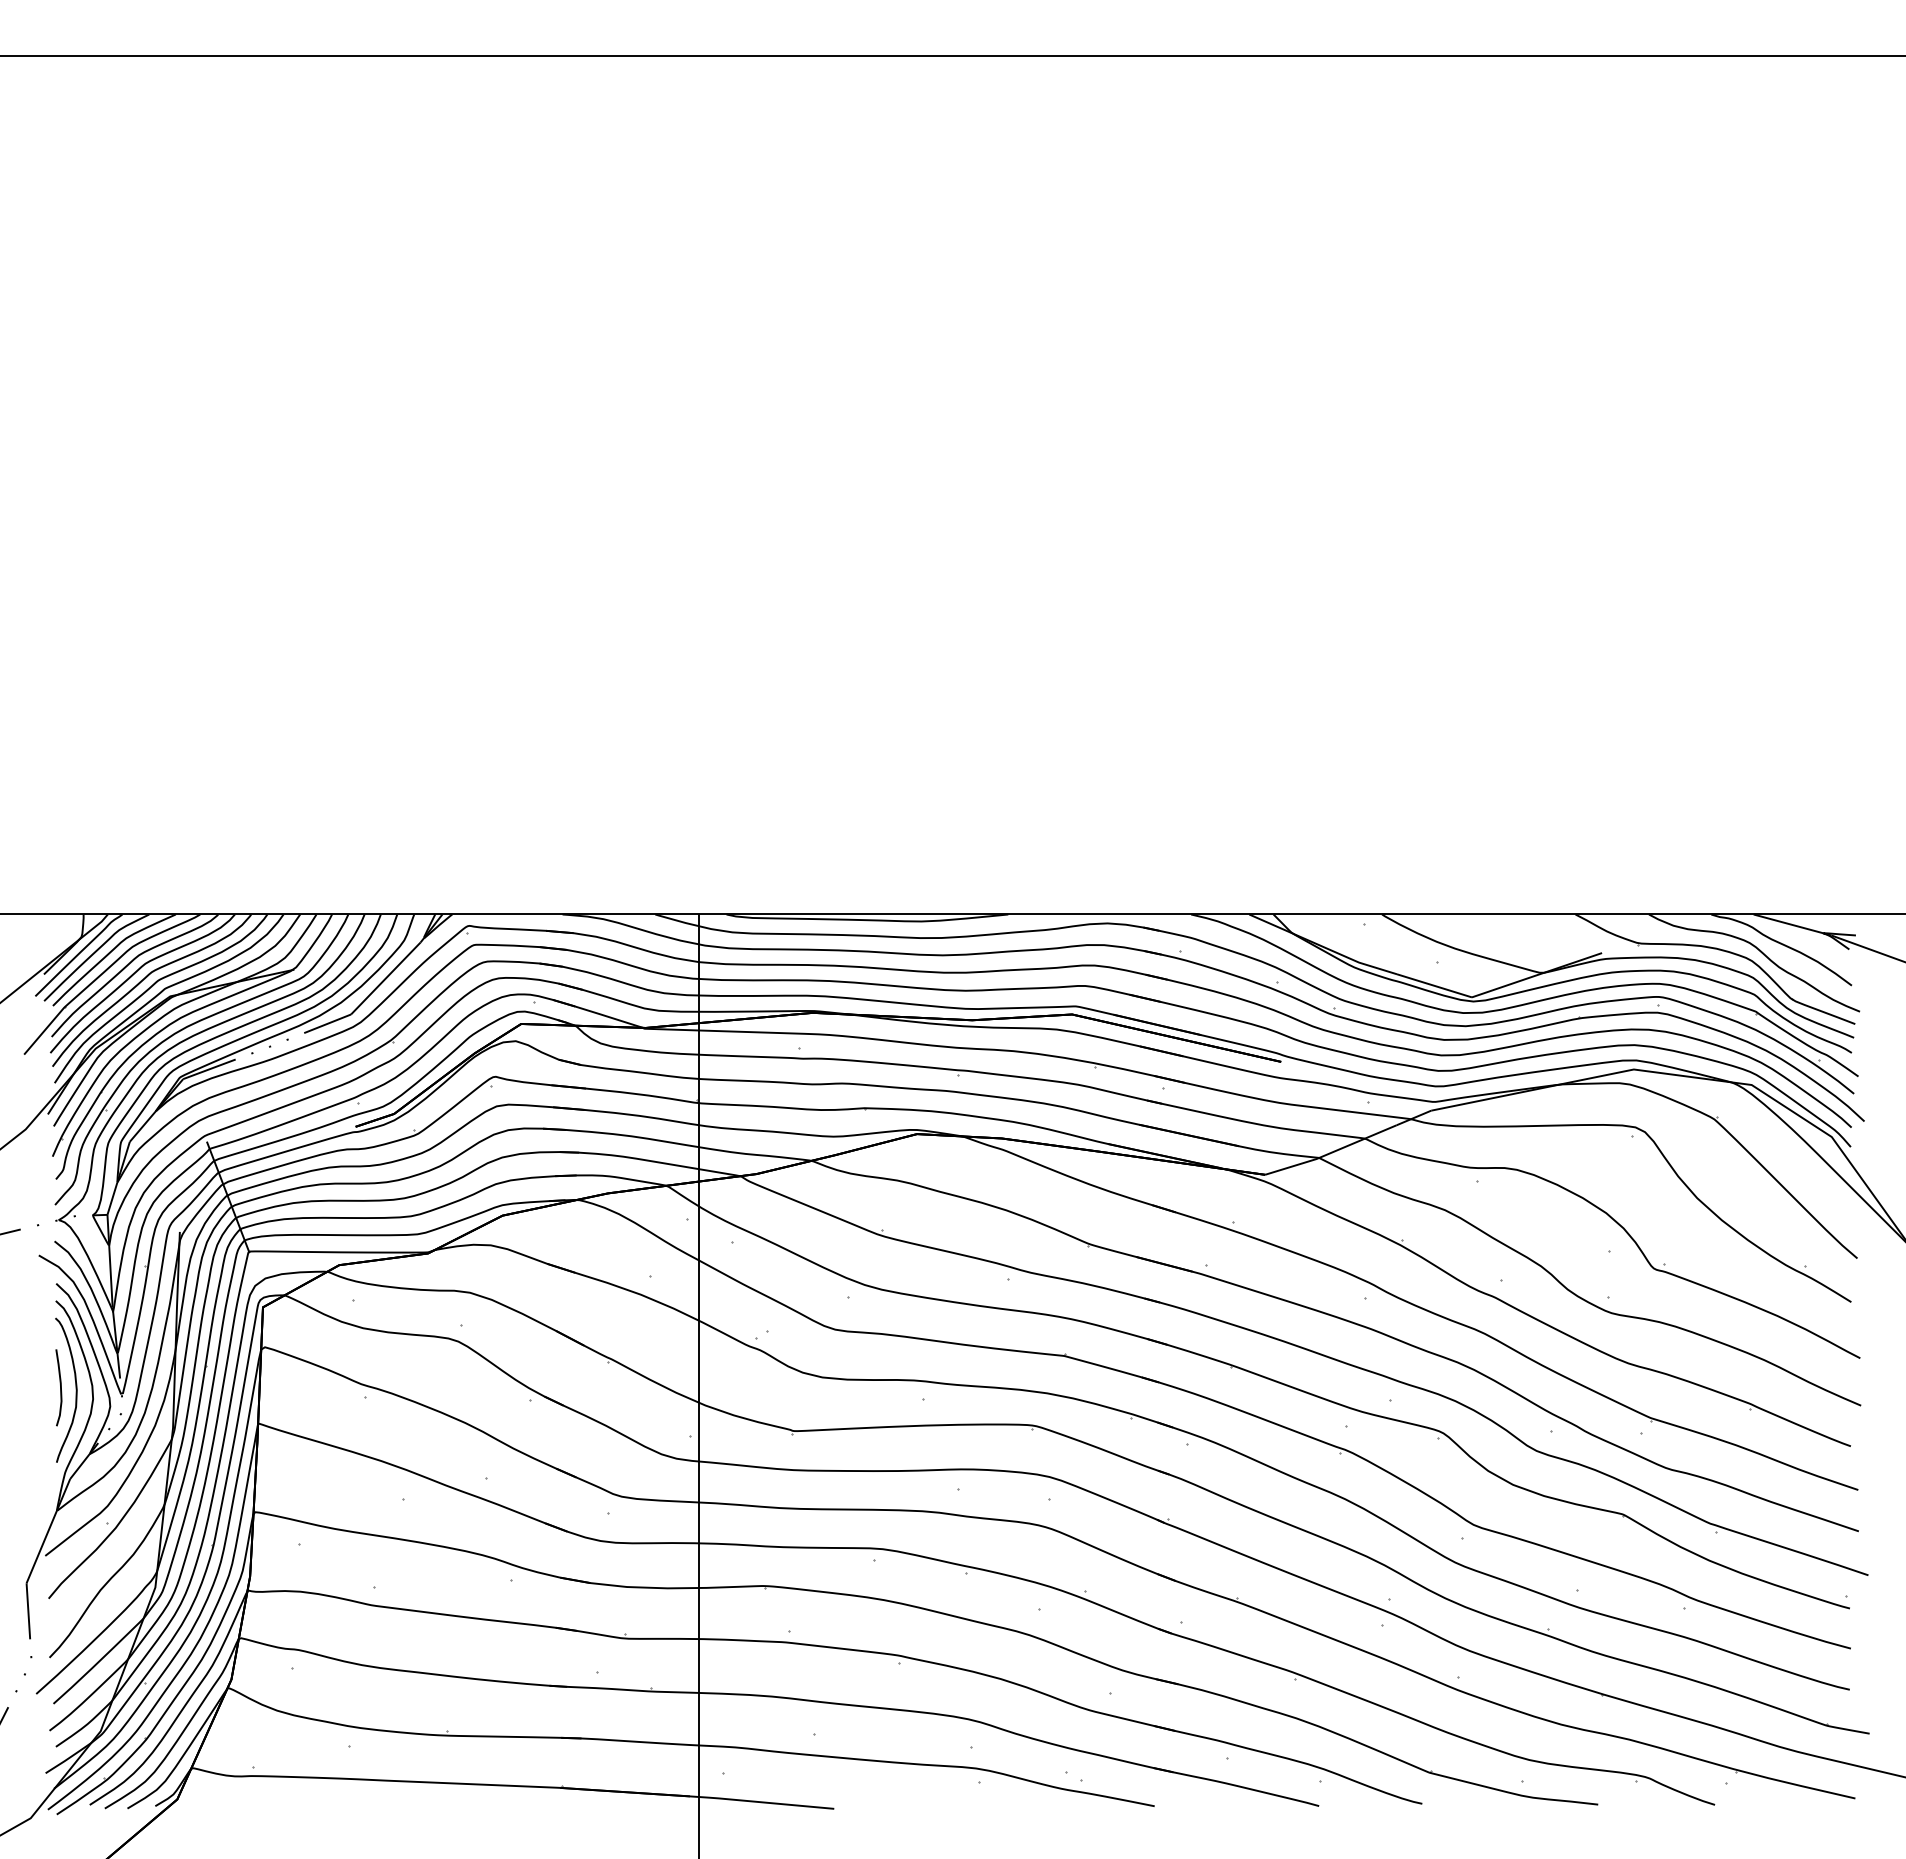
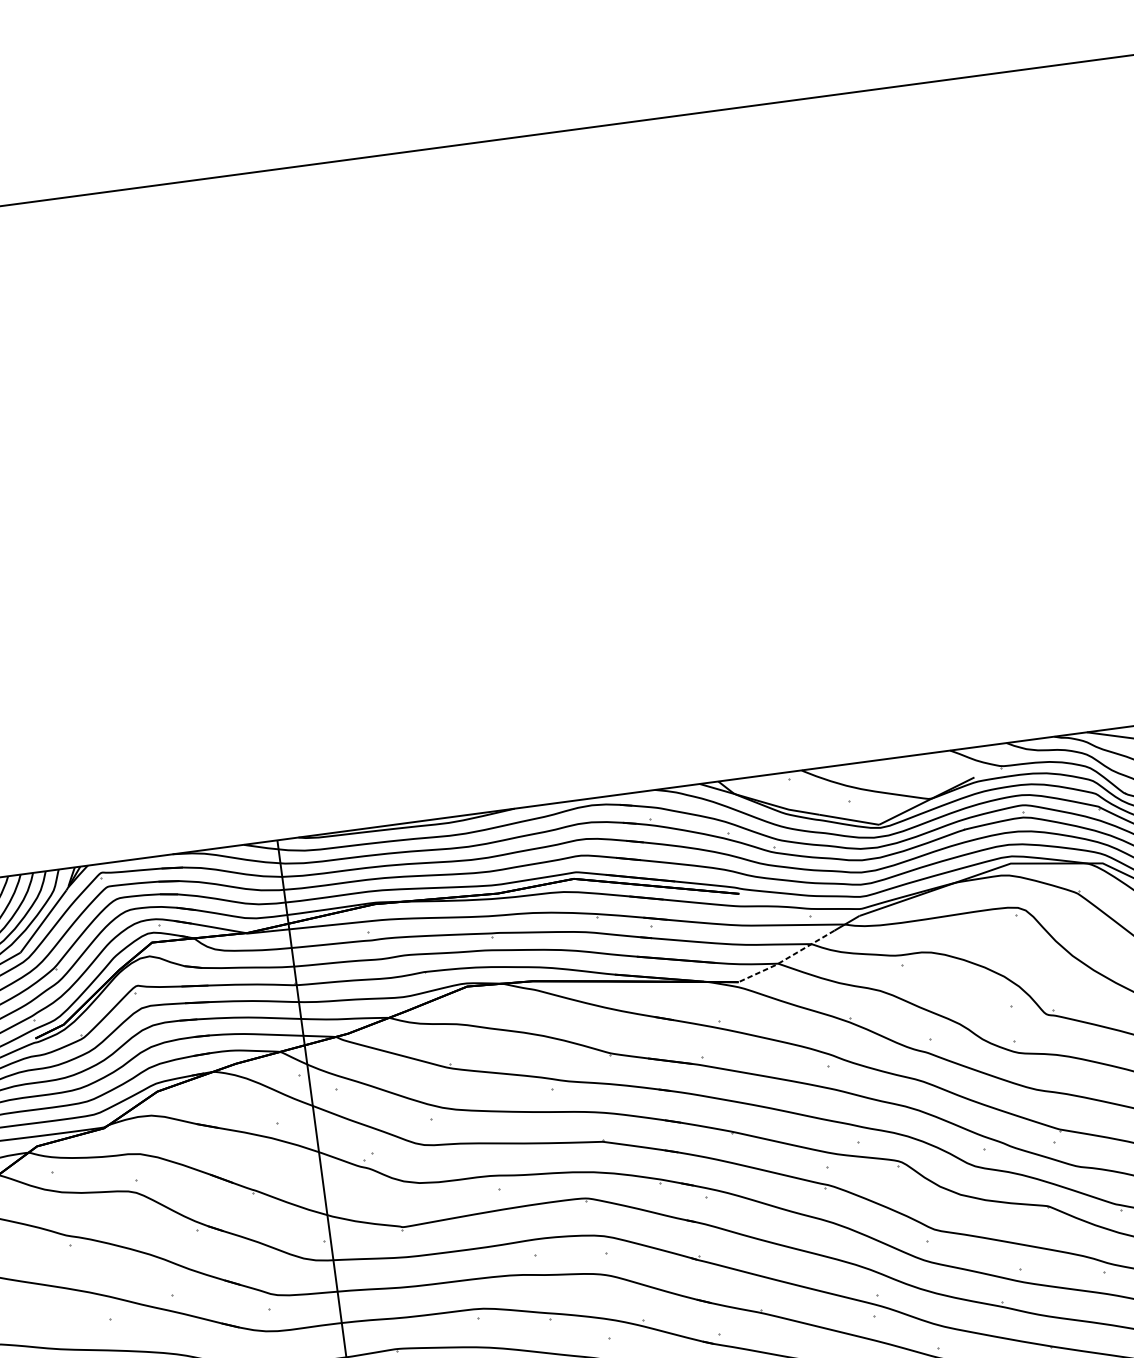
line: (1331, 1152) -> (787, 958), solid -> dashed

